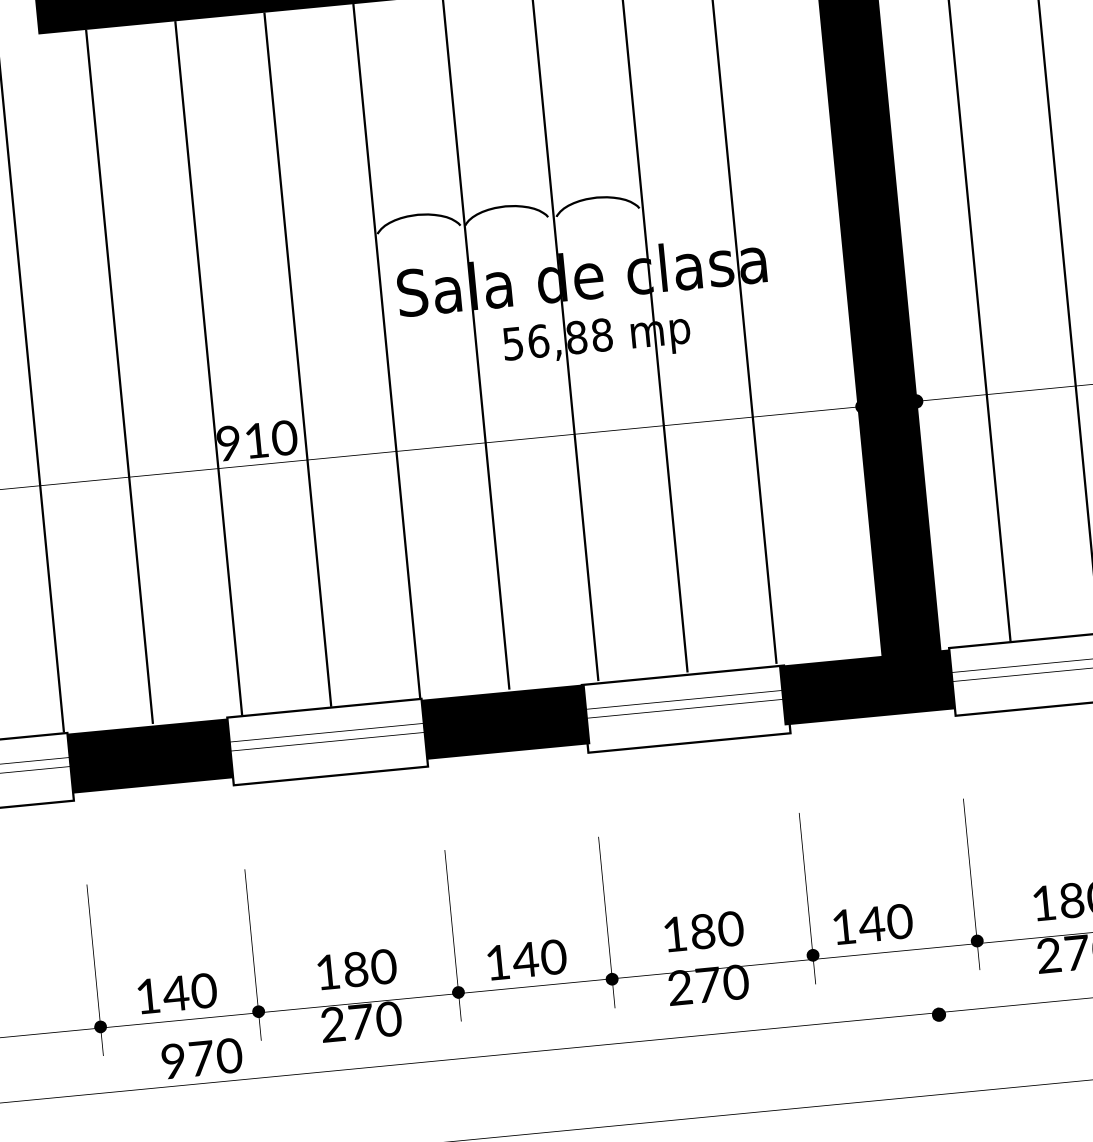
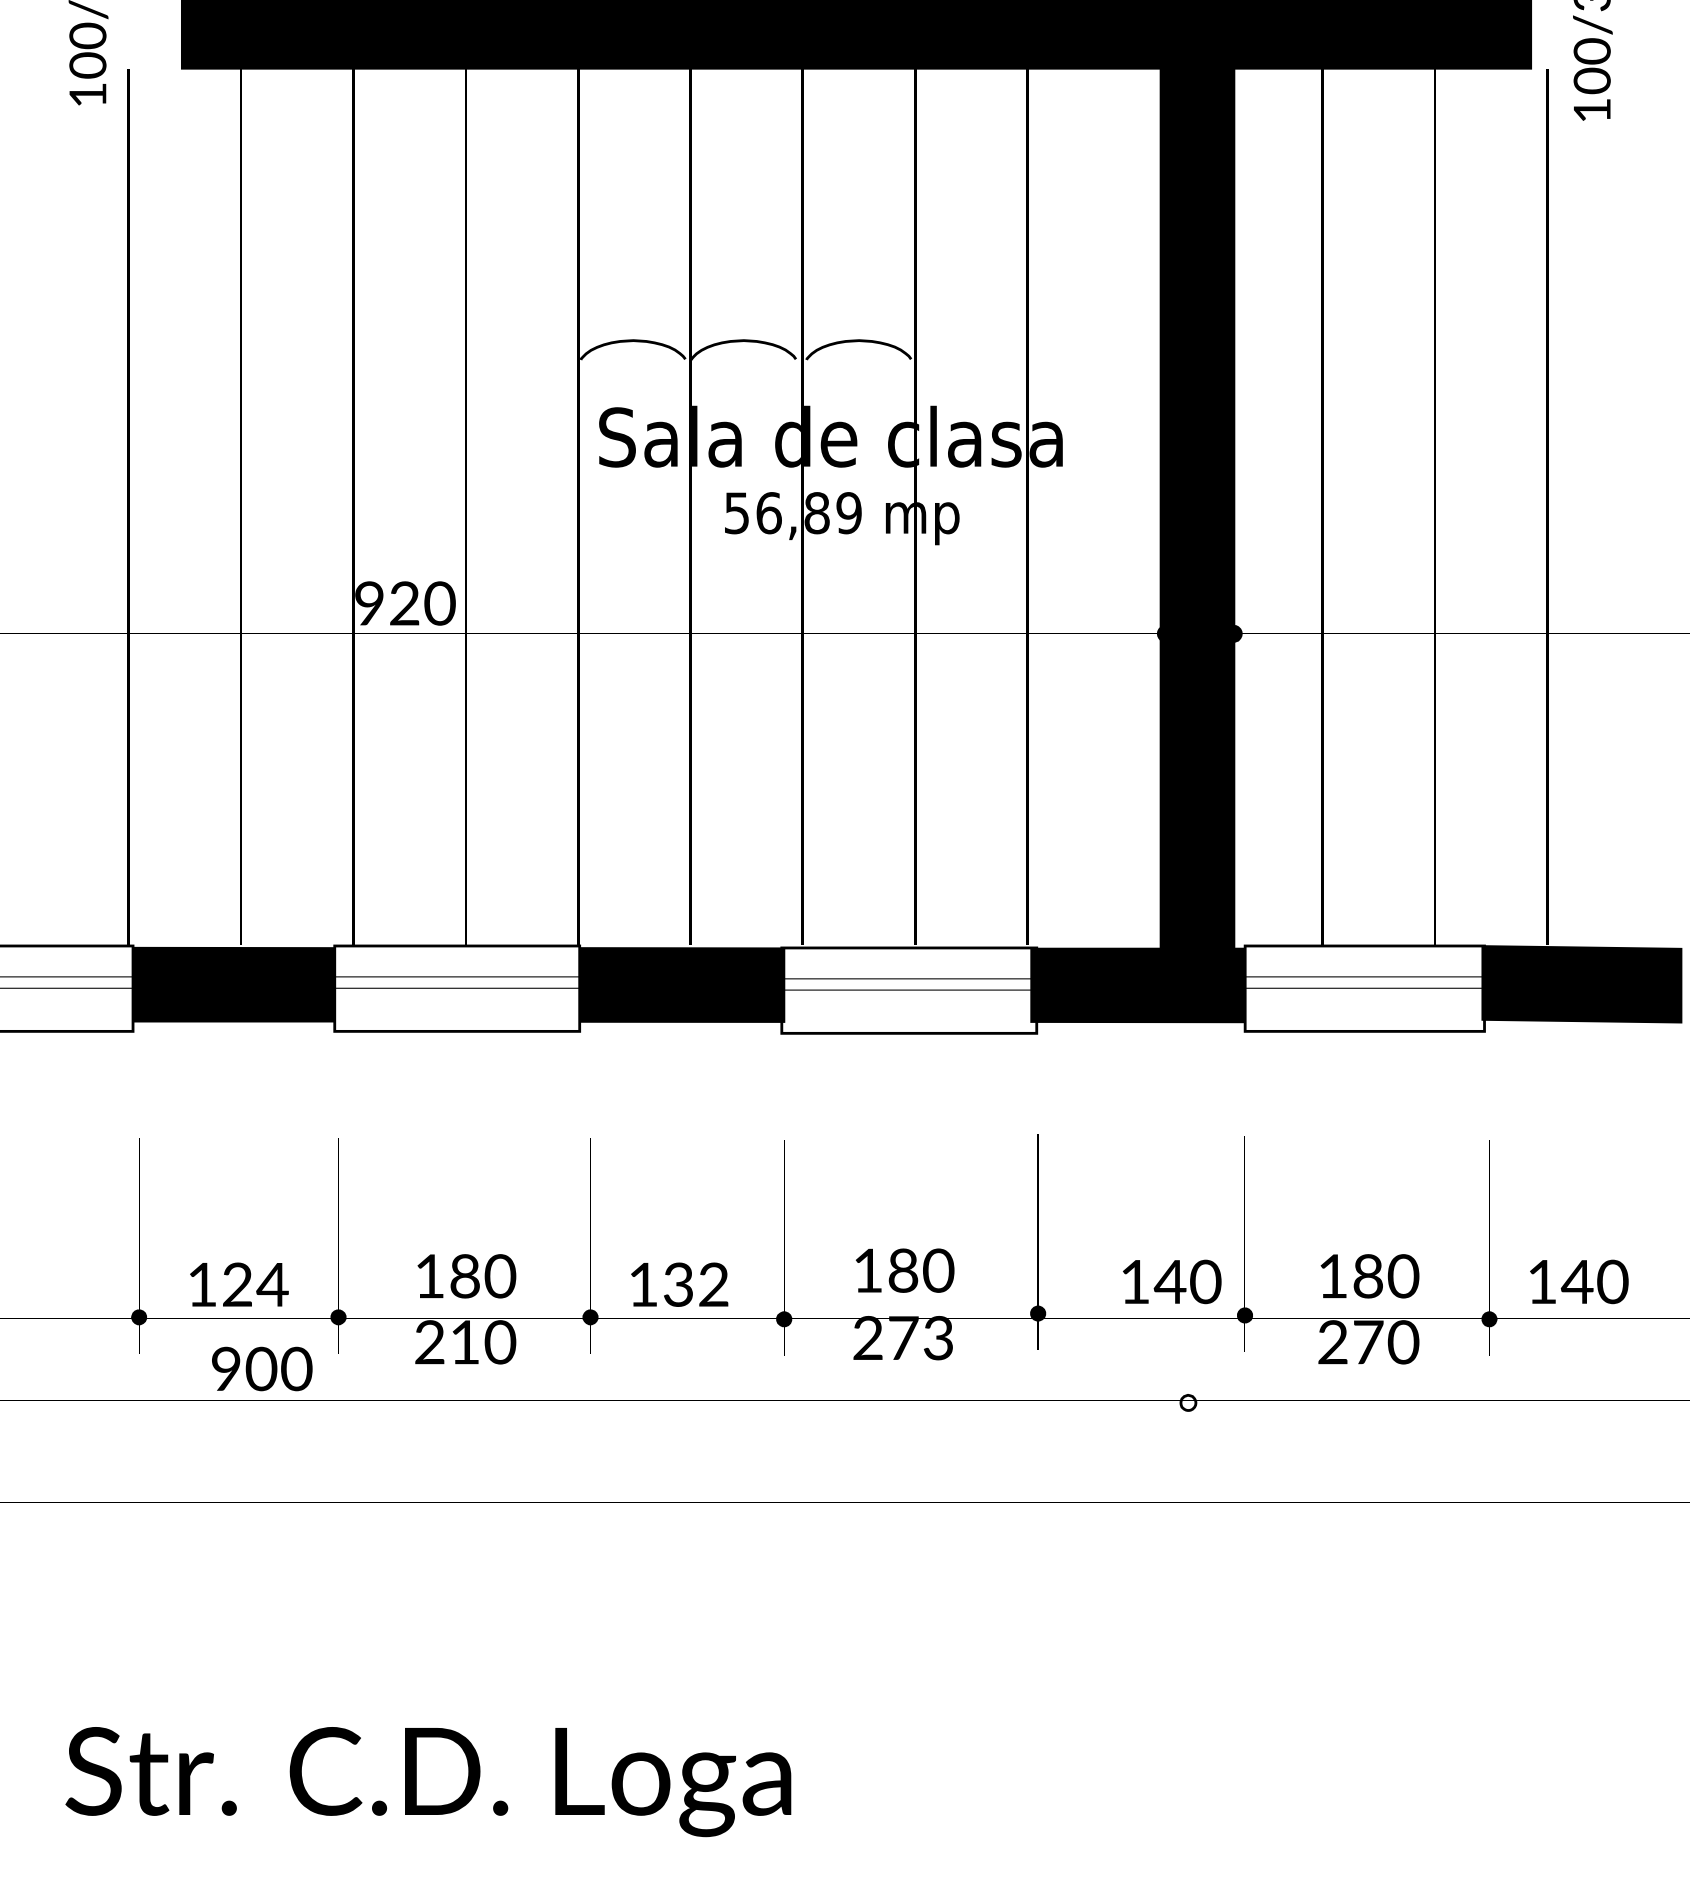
text: (601, 335) -> (848, 513), 56,88 -> 56,89
text: (256, 440) -> (404, 603), 910 -> 920
text: (873, 923) -> (1172, 1281), moved
text: (539, 958) -> (695, 1284), 140 -> 132
text: (735, 982) -> (938, 1338), 270 -> 273
text: (189, 992) -> (254, 1284), 140 -> 124
fill: (939, 1014) -> (1188, 1402), removed
text: (361, 1021) -> (465, 1342), 270 -> 210
text: (201, 1058) -> (261, 1368), 970 -> 900

